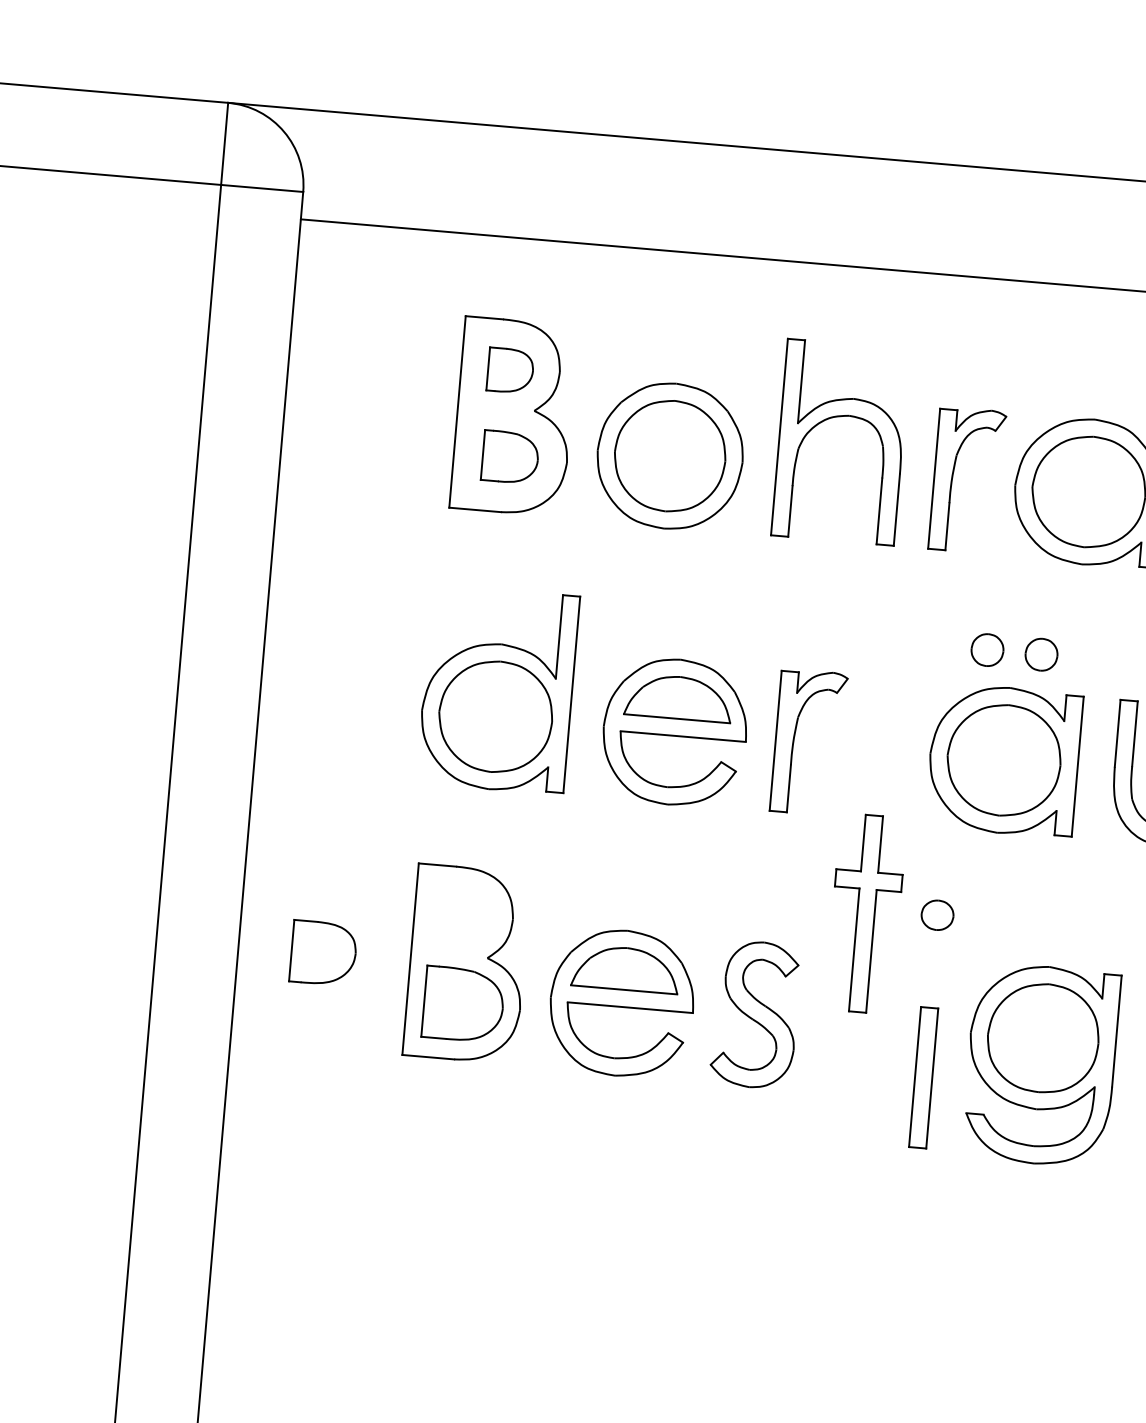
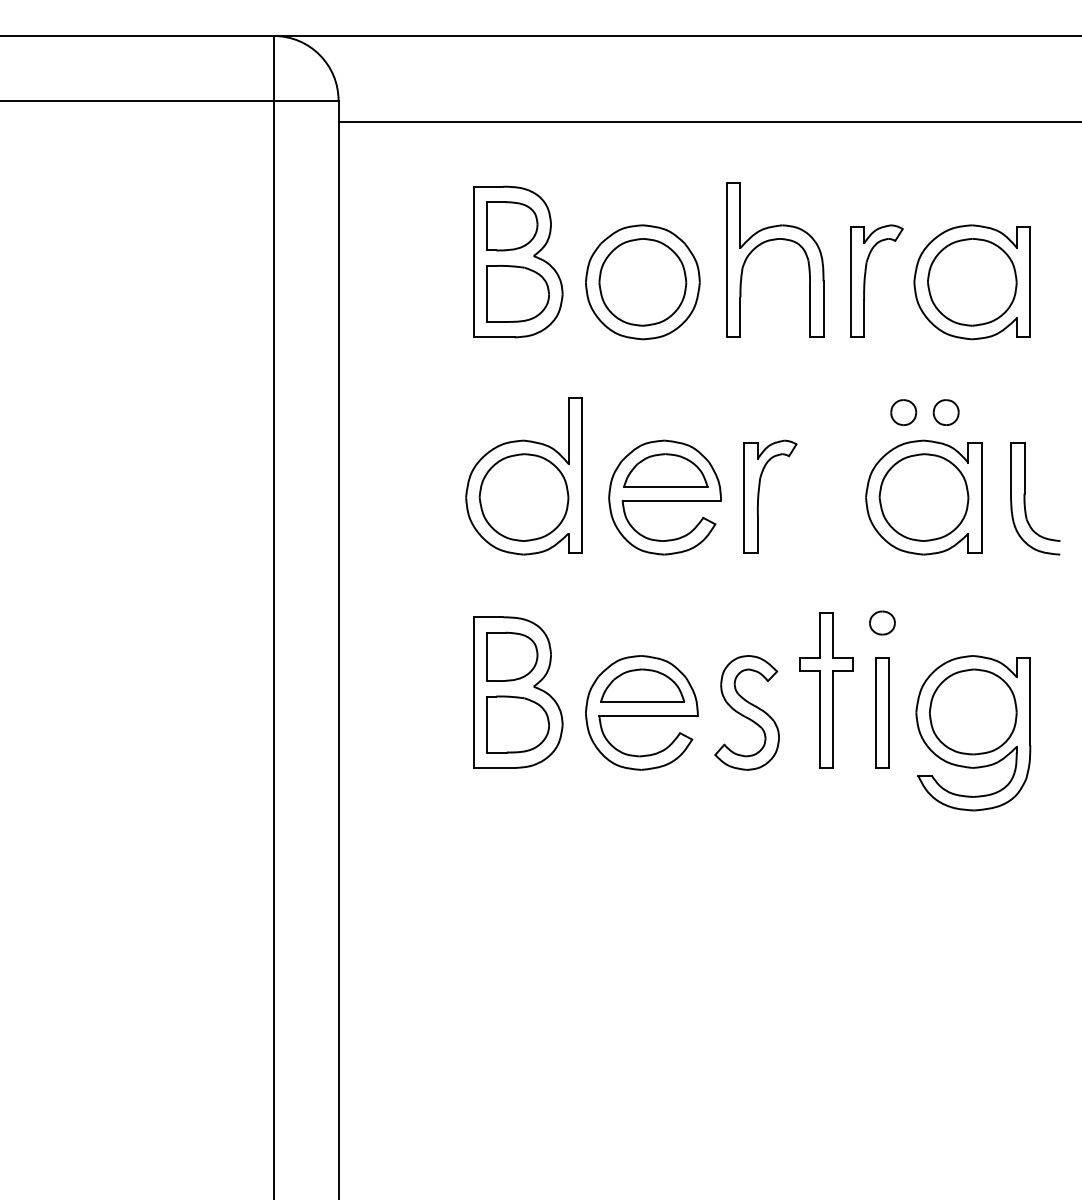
part: (510, 370) -> (512, 226), size x1.43
part: (509, 456) -> (517, 293), size x1.43
part: (866, 913) -> (826, 690), moved
part: (323, 952) -> (512, 656), moved
part: (923, 1077) -> (882, 712), moved

